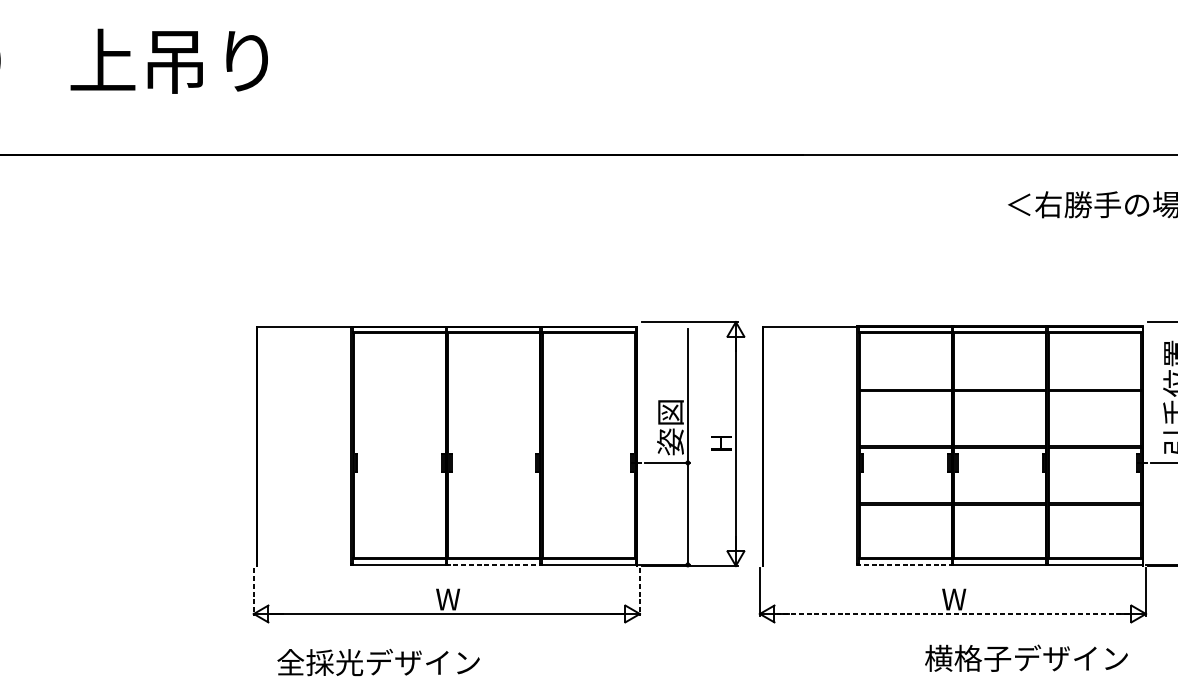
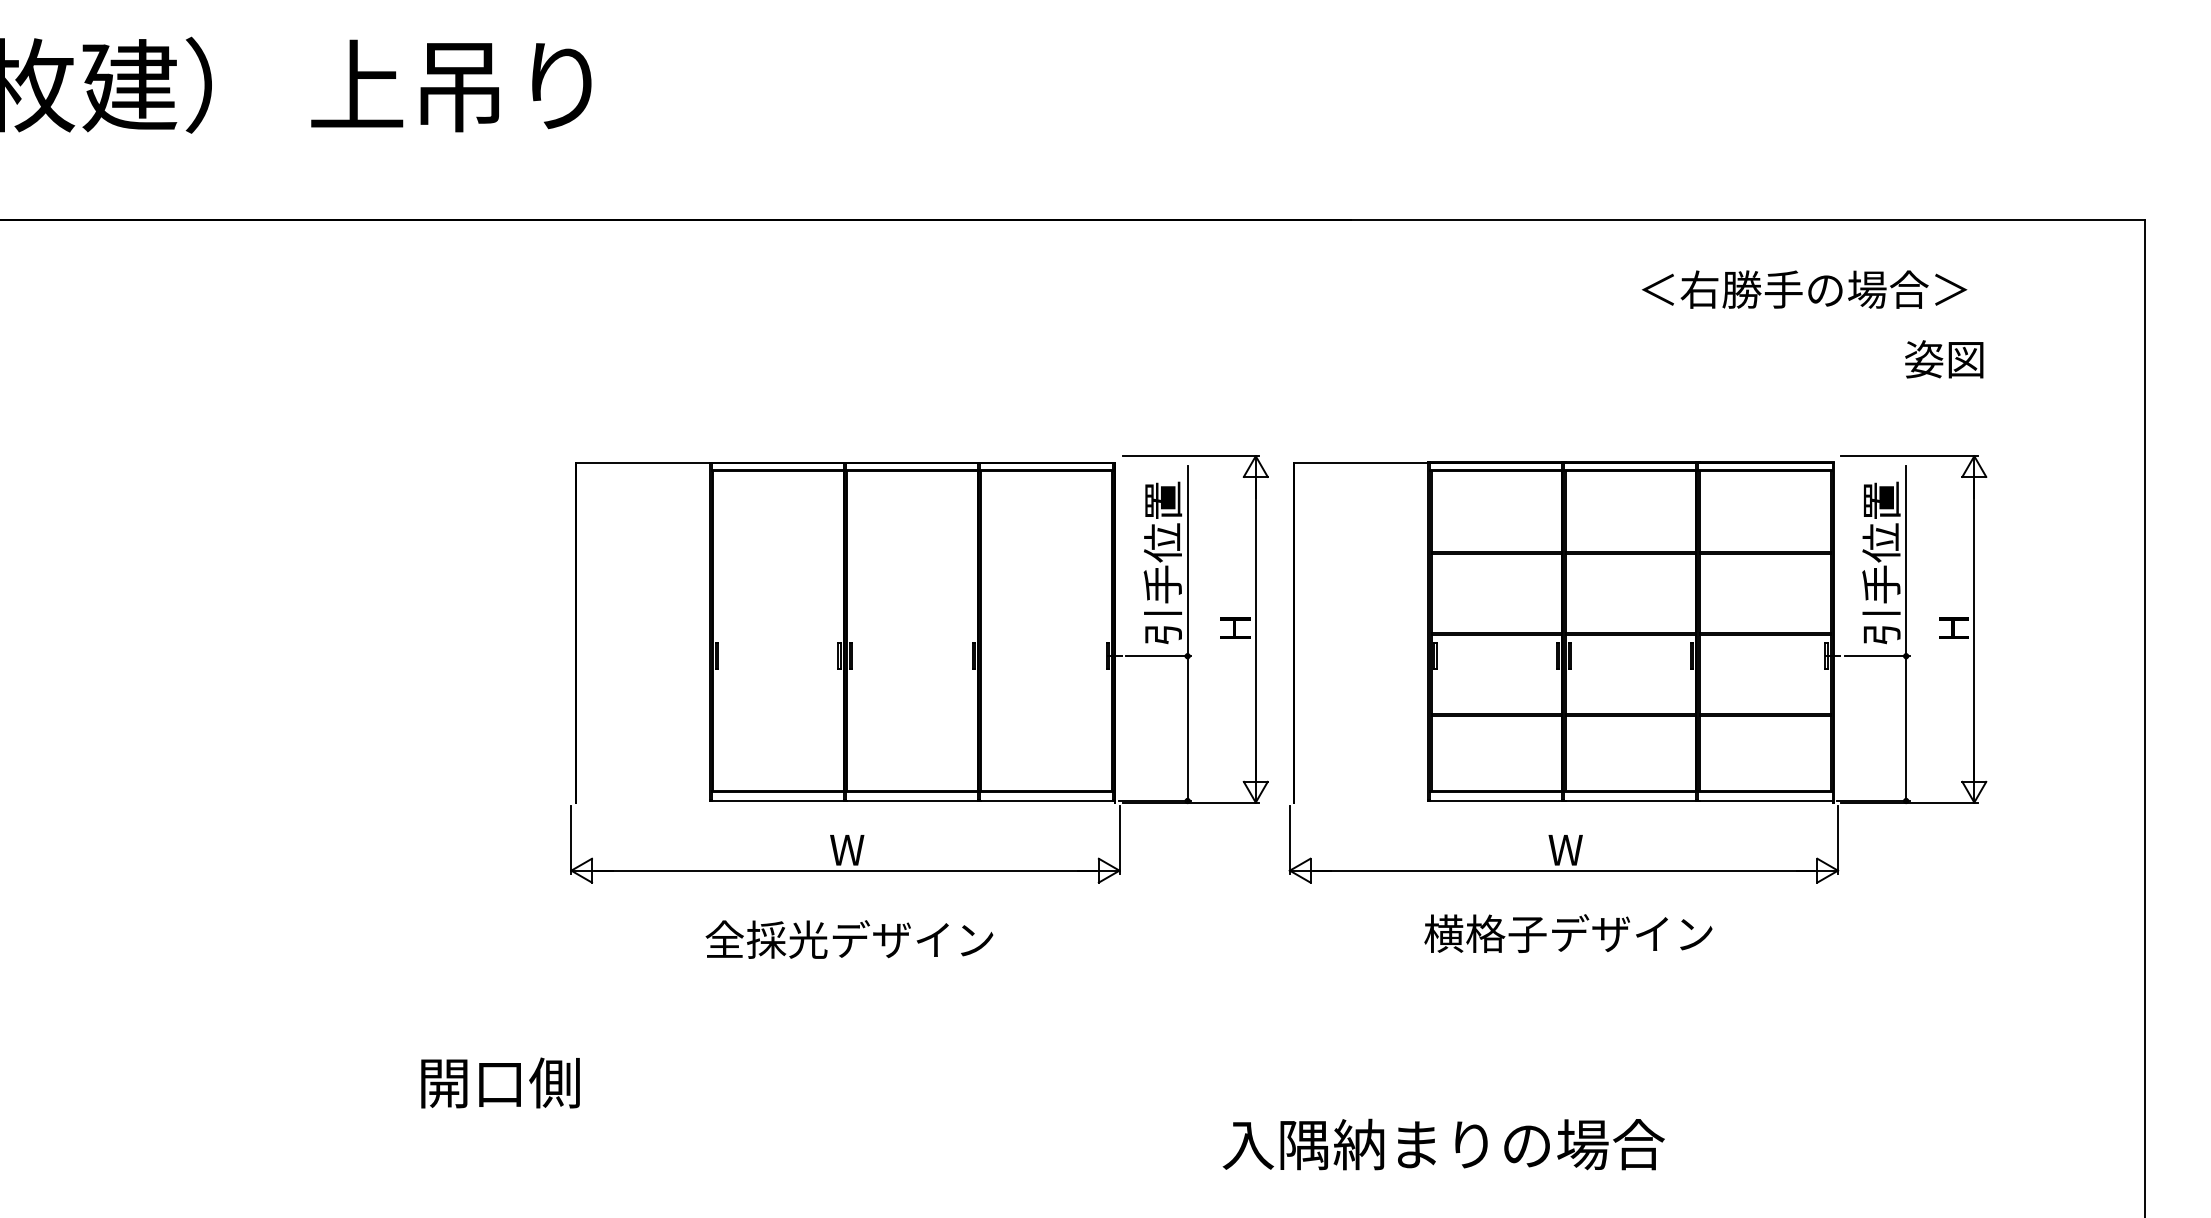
text: (670, 397) -> (1162, 563), 姿図 -> 引手位置
line: (494, 565) -> (912, 801), dashed -> solid
line: (905, 565) -> (1496, 801), dashed -> solid
line: (253, 592) -> (571, 840), dashed -> solid
line: (639, 592) -> (1119, 840), dashed -> solid
line: (952, 613) -> (1563, 870), dashed -> solid
text: (1026, 658) -> (1568, 933), moved
text: (378, 662) -> (849, 939), moved

